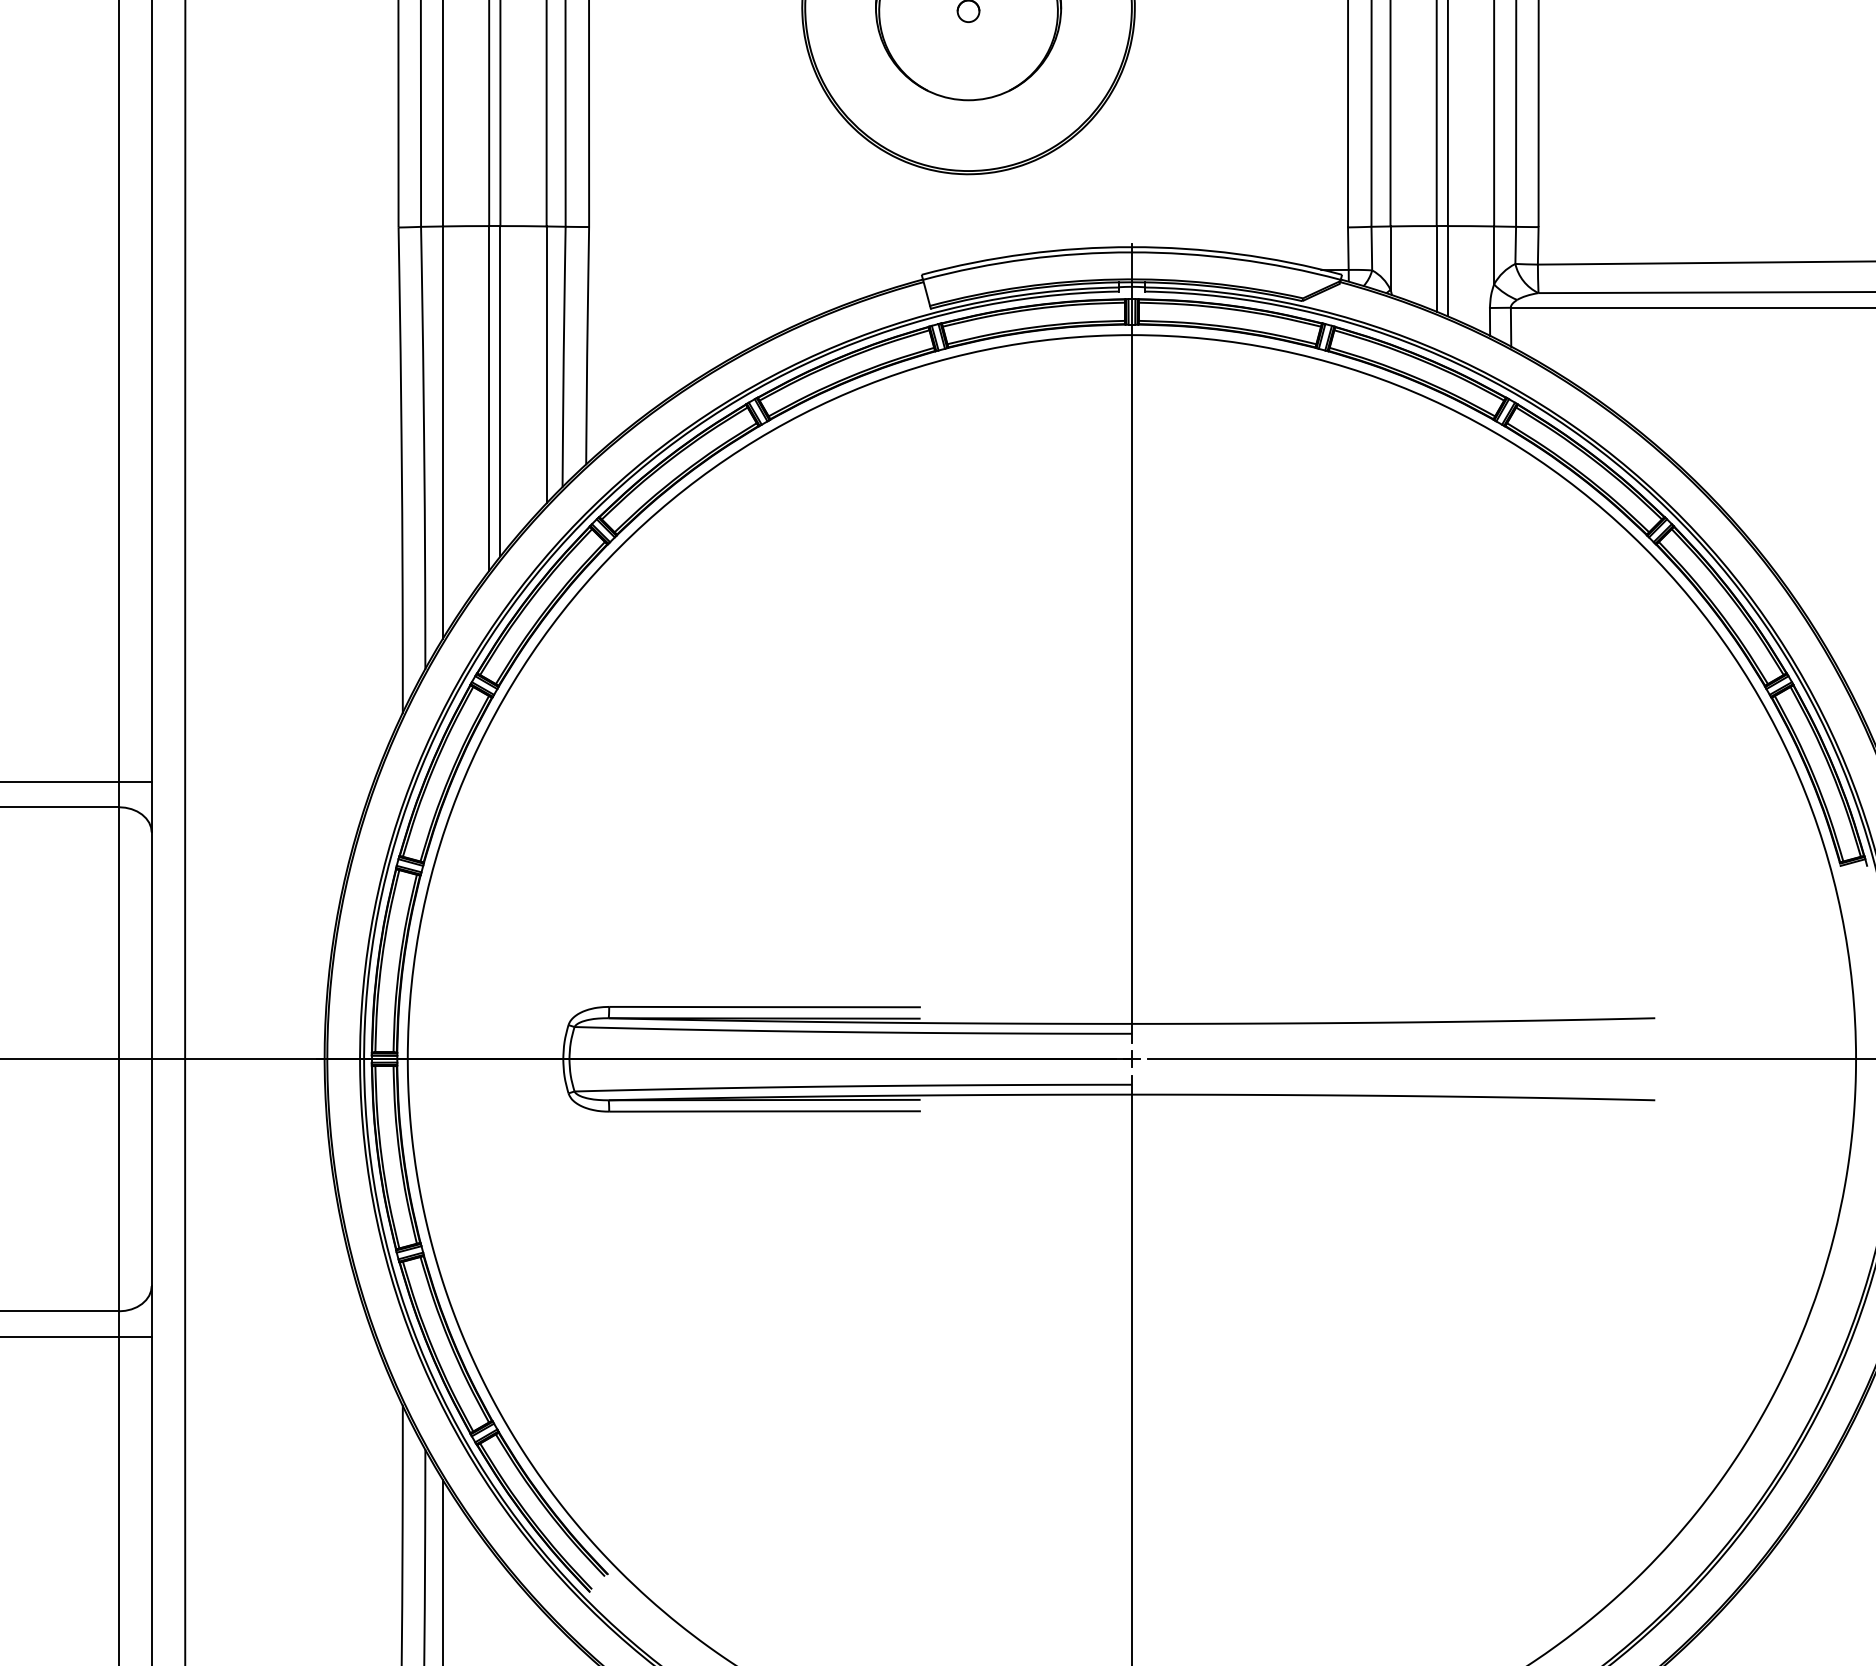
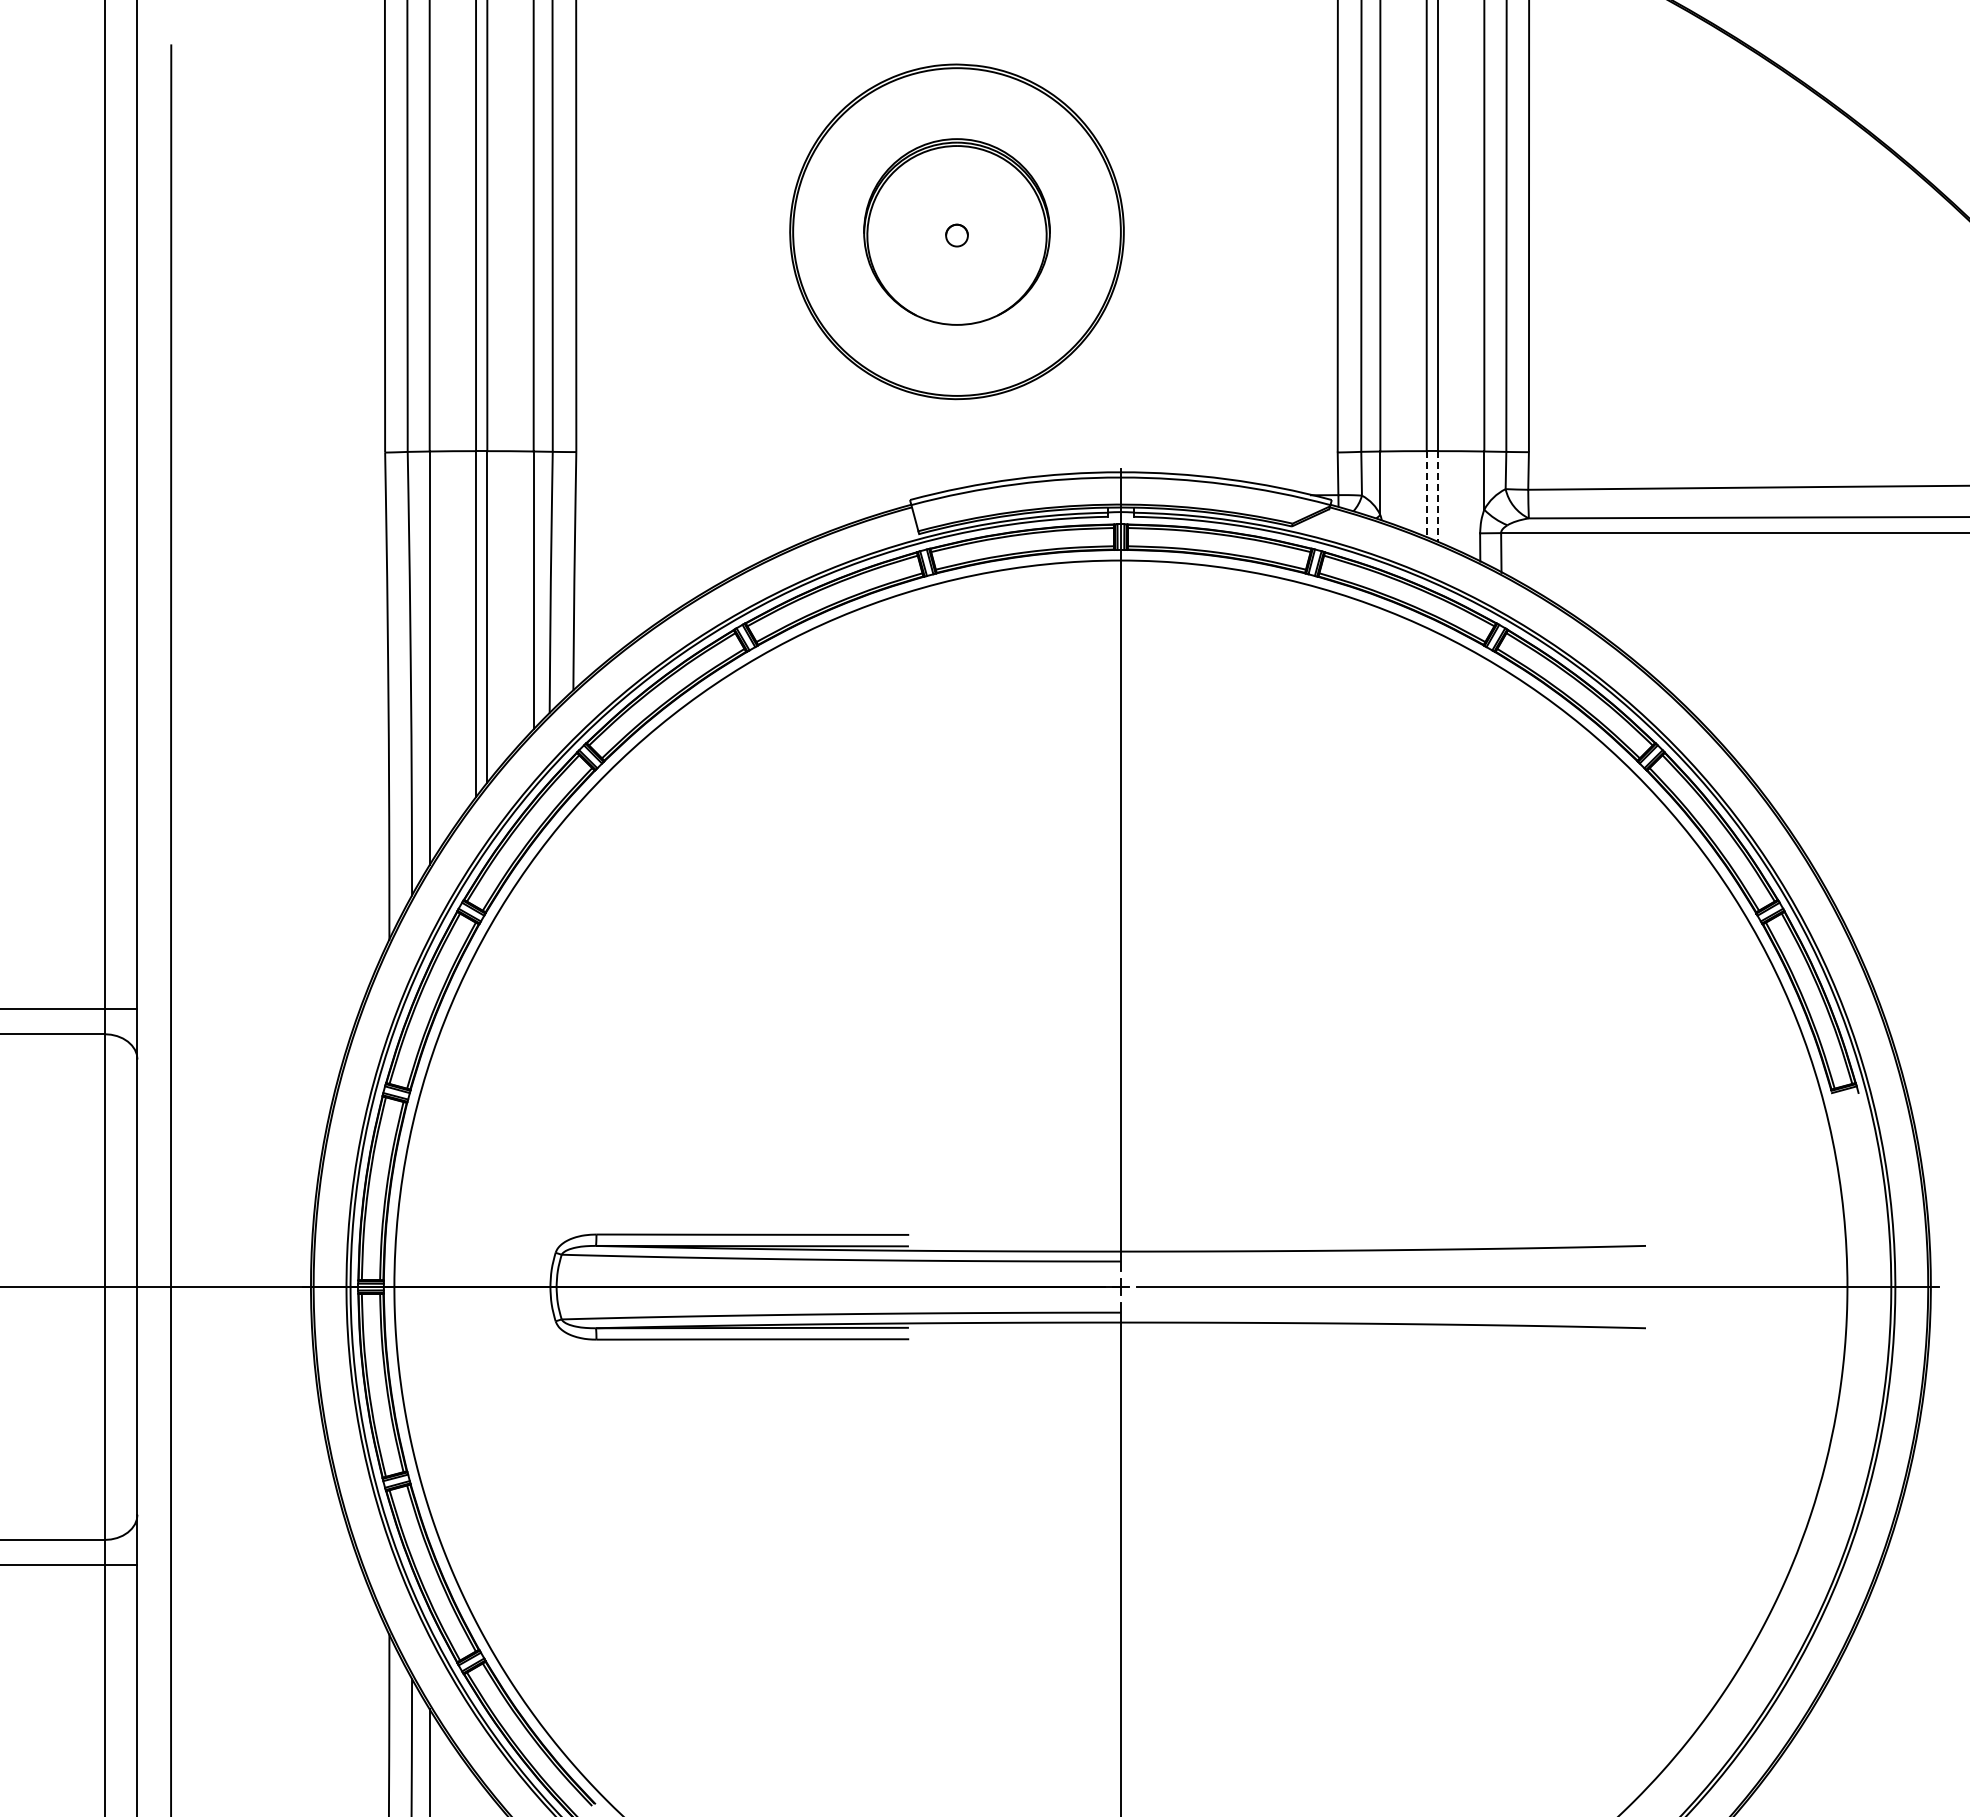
line: (1436, 269) -> (1426, 494), solid -> dashed
line: (1447, 272) -> (1437, 497), solid -> dashed

